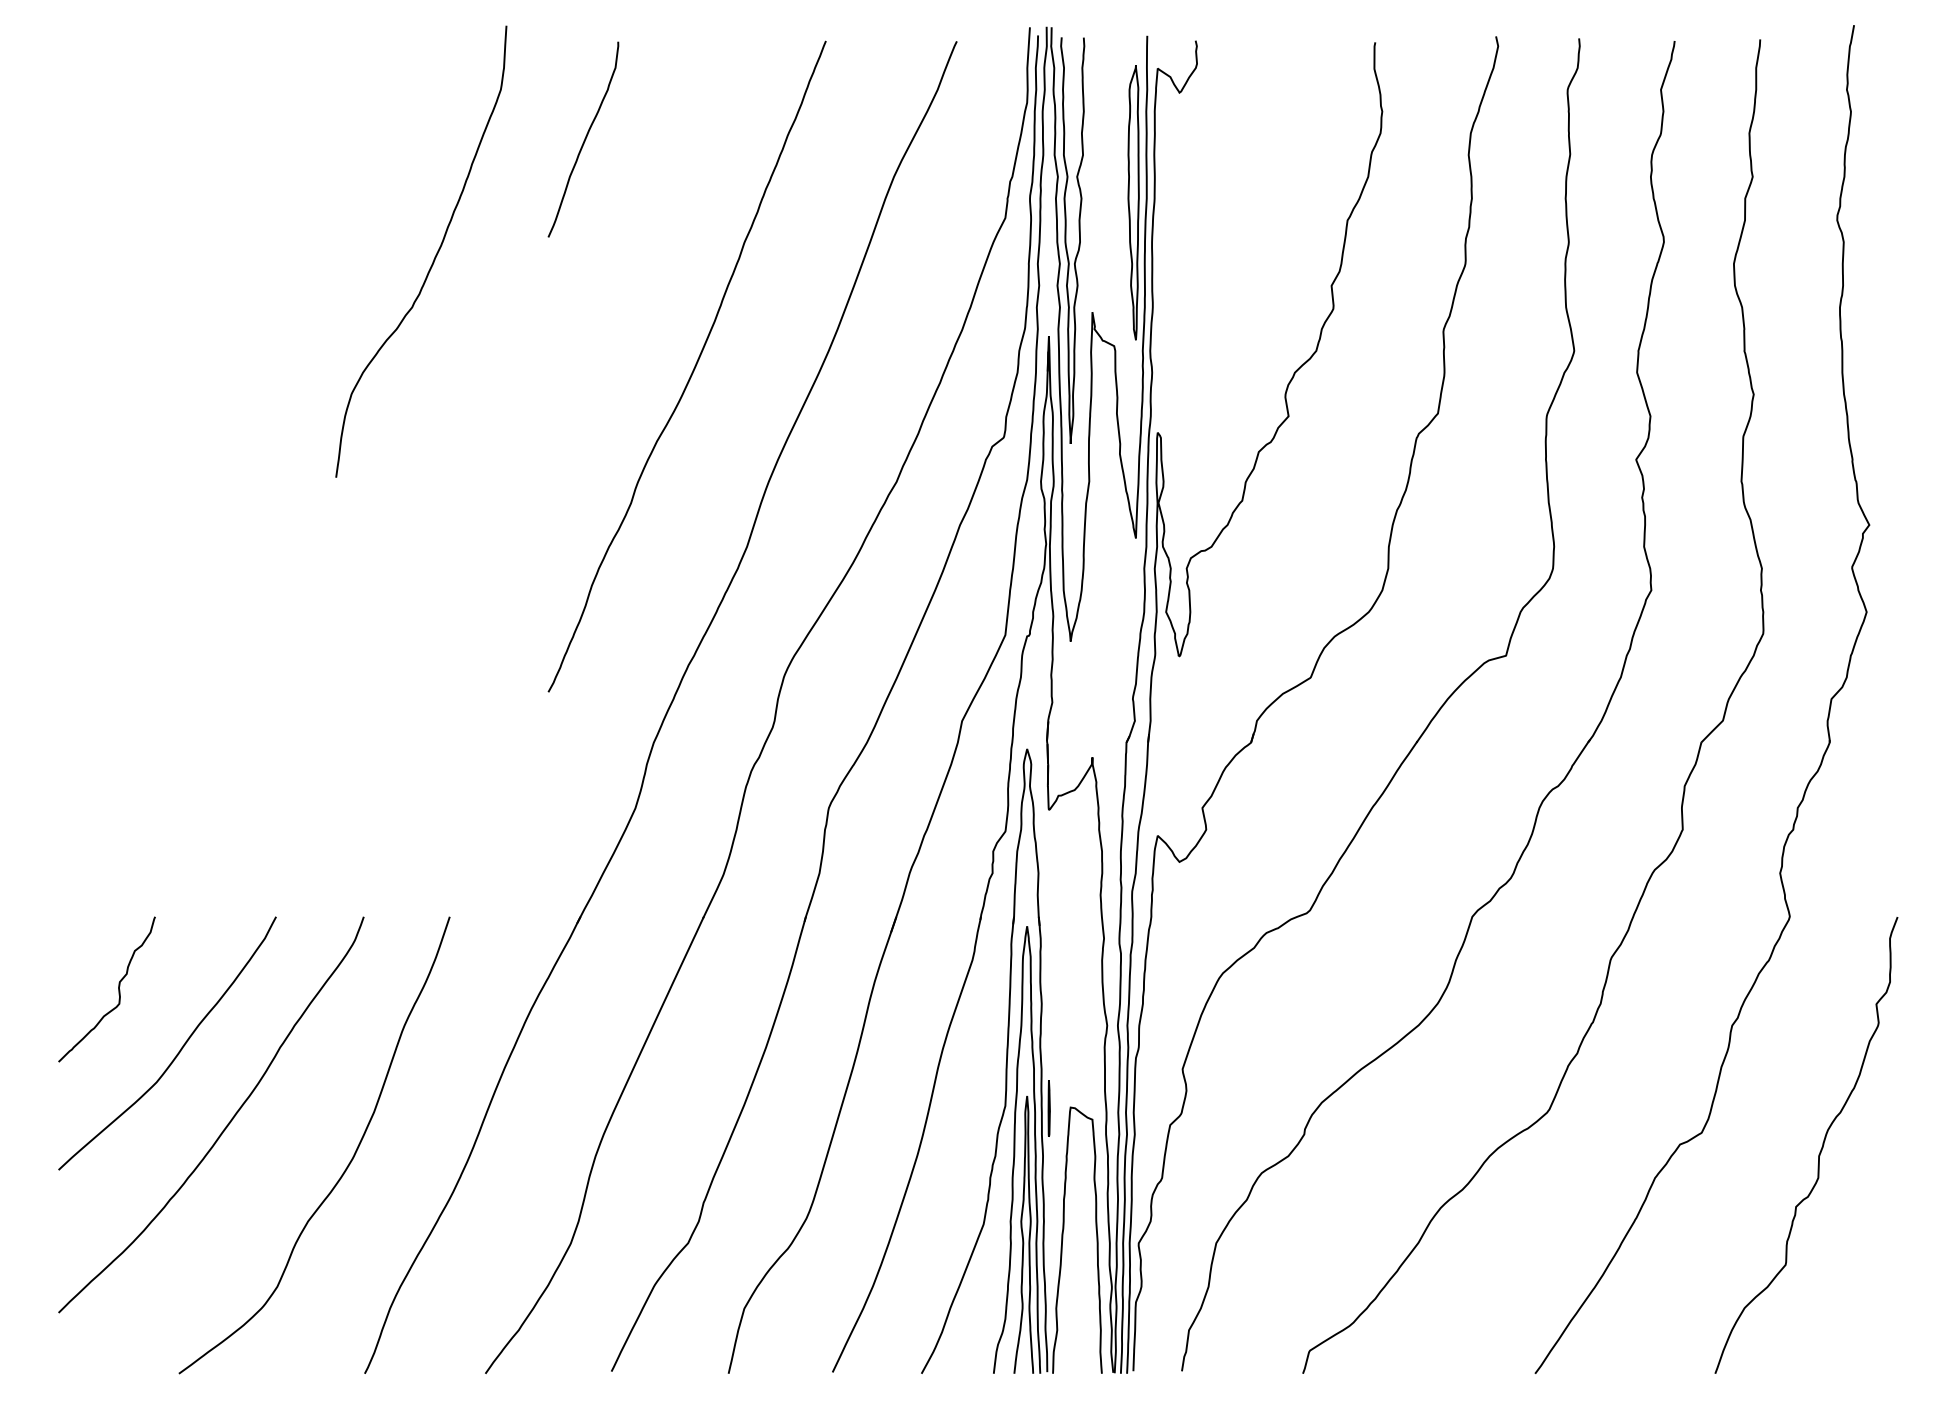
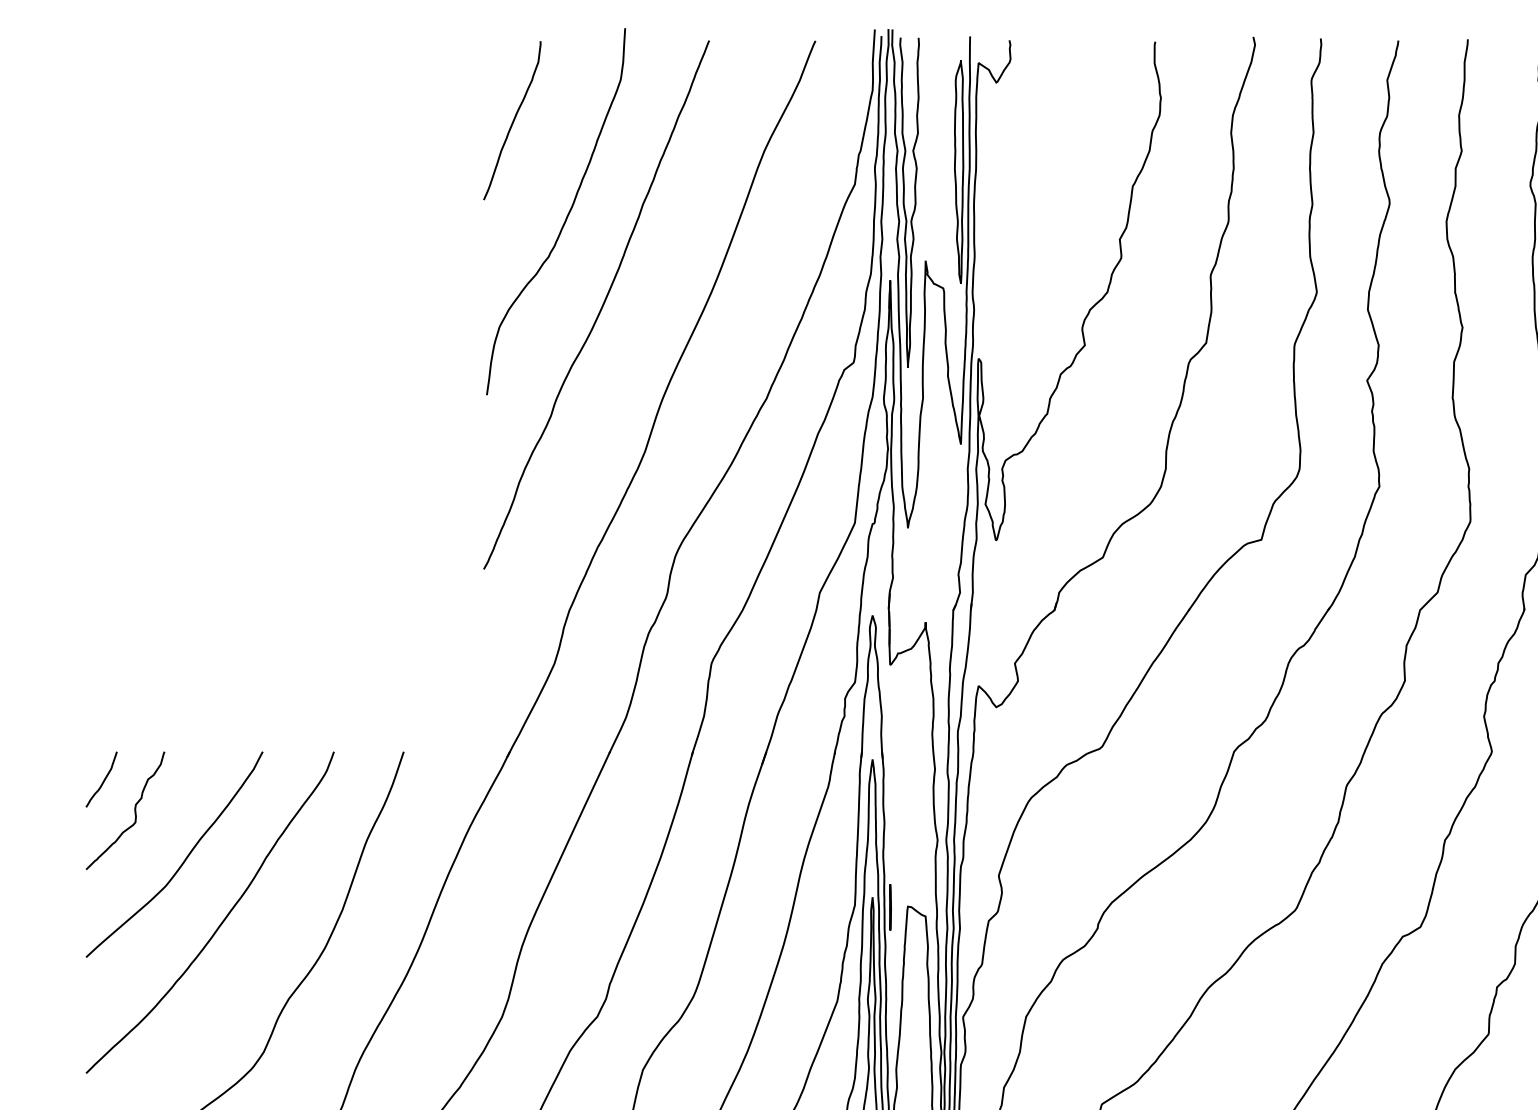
curve: (434, 256) -> (566, 215), moved
curve: (79, 952) -> (103, 780), added

